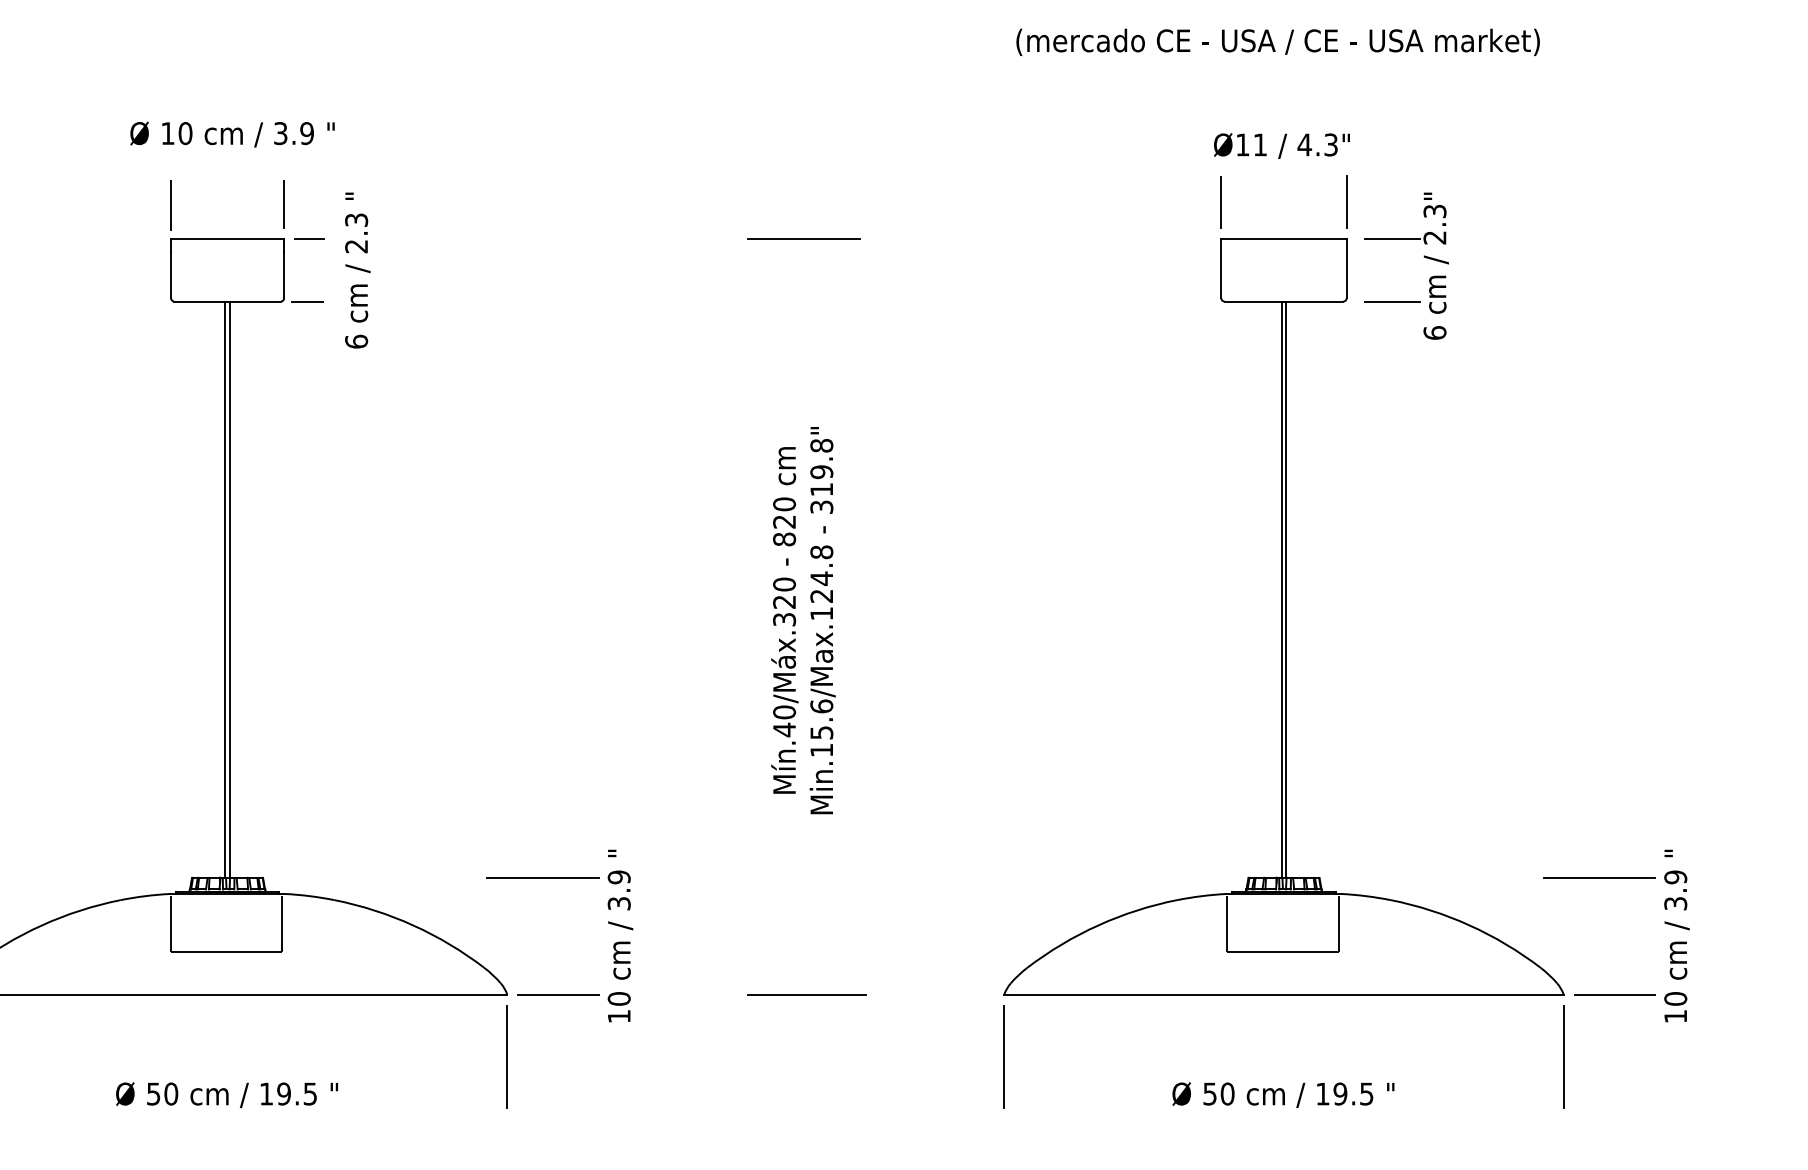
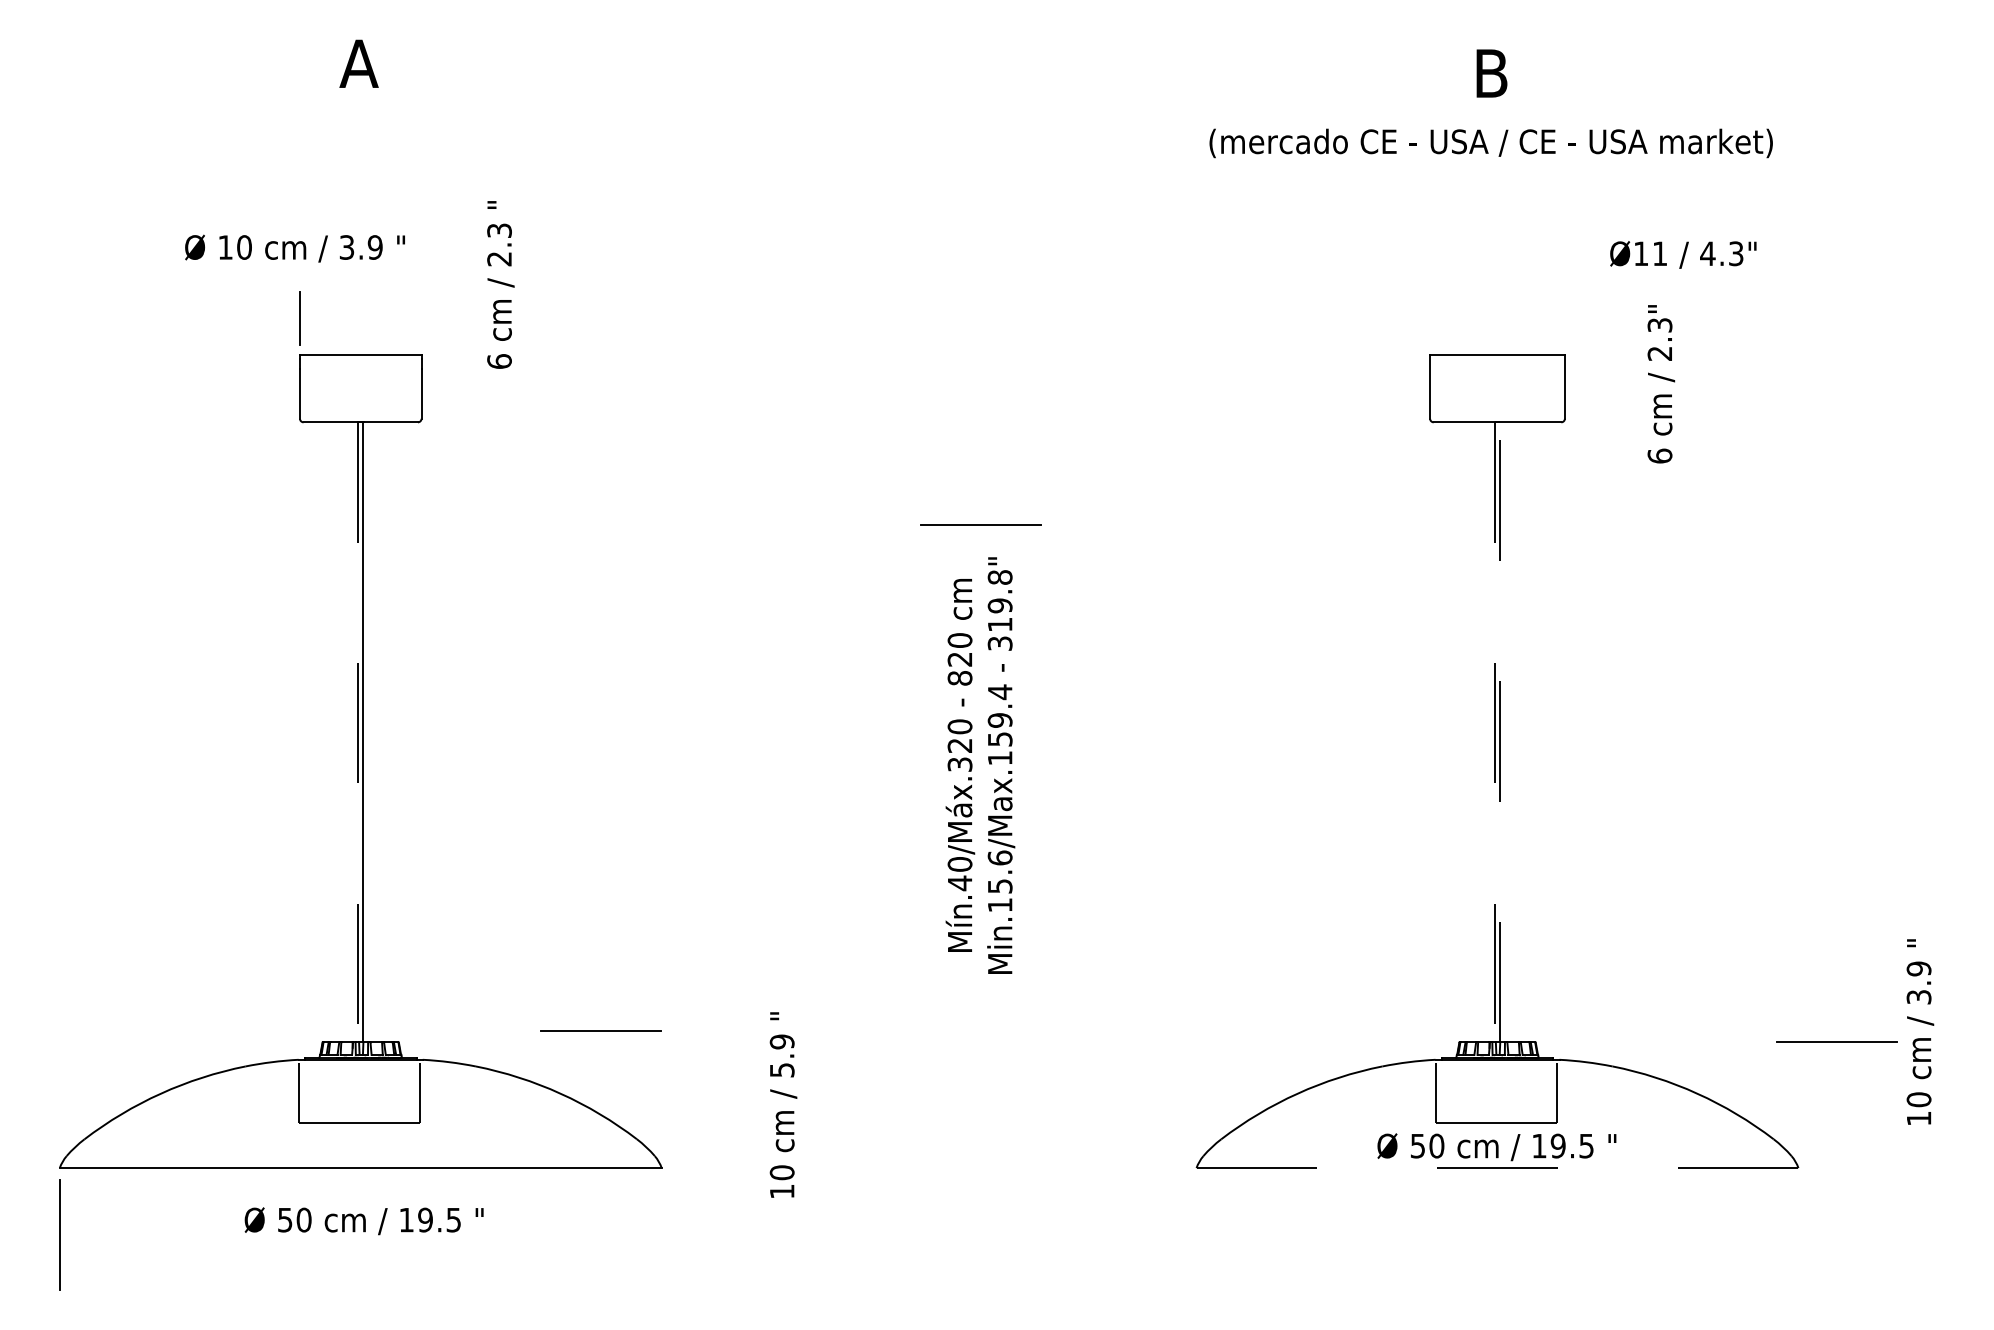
text: (232, 134) -> (294, 248), moved
text: (1282, 145) -> (1683, 254), moved
line: (1221, 201) -> (1430, 314), removed
line: (1346, 201) -> (1564, 314), removed
line: (284, 204) -> (421, 317), removed
line: (309, 238) -> (448, 354), removed
line: (803, 238) -> (980, 524), moved
line: (1391, 238) -> (1613, 354), removed
text: (357, 270) -> (500, 284), moved
line: (306, 301) -> (445, 422), removed
line: (1391, 301) -> (1613, 422), removed
text: (821, 574) -> (999, 715), Min.15.6/Max.124.8 -> Min.15.6/Max.159.4
line: (225, 589) -> (358, 732), solid -> dashed
line: (1281, 589) -> (1494, 732), solid -> dashed
line: (1286, 589) -> (1500, 732), solid -> dashed
line: (542, 876) -> (600, 1030), moved
text: (618, 902) -> (781, 1069), 3.9 -> 5.9
text: (1677, 935) -> (1920, 1031), moved
line: (558, 994) -> (716, 1168), removed
line: (806, 994) -> (983, 1168), removed
line: (1283, 994) -> (1497, 1168), solid -> dashed
line: (1614, 994) -> (1853, 1168), removed
line: (507, 1057) -> (661, 1235), removed
line: (1004, 1057) -> (1196, 1235), removed
line: (1563, 1057) -> (1798, 1235), removed
text: (226, 1095) -> (363, 1221), moved
text: (1283, 1095) -> (1496, 1147), moved

